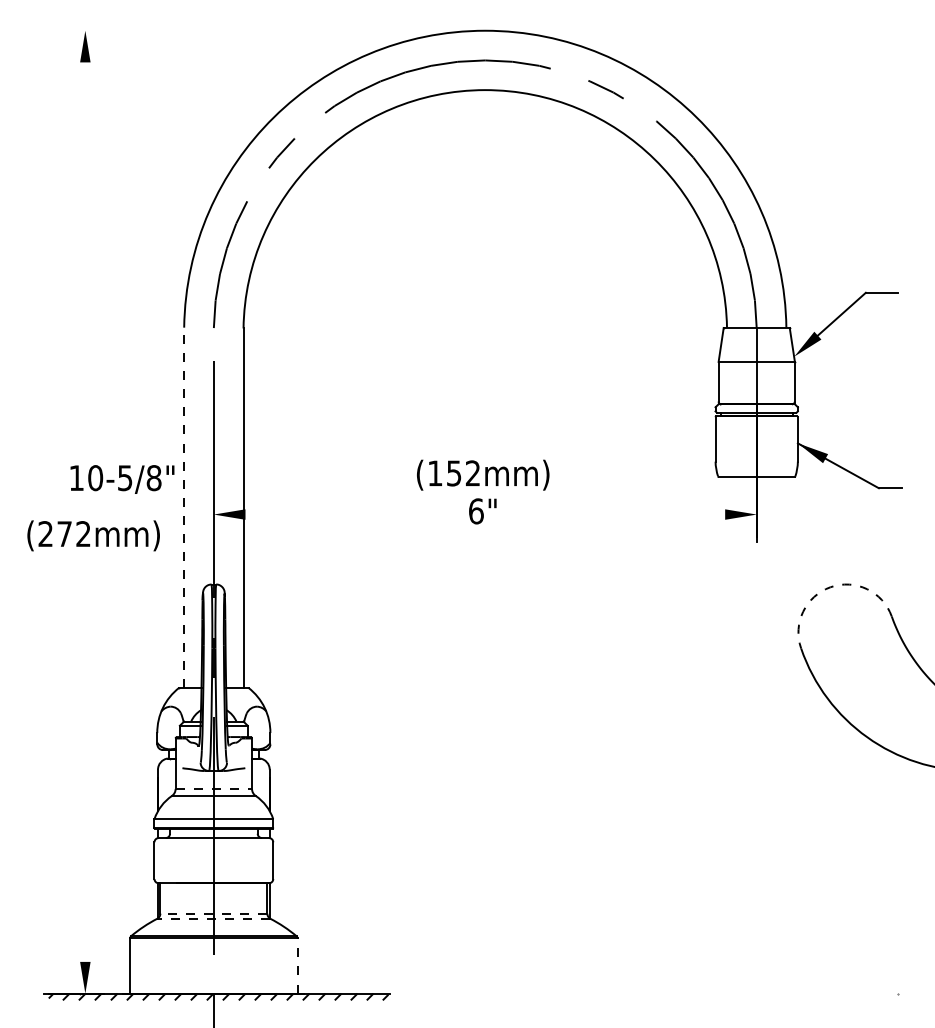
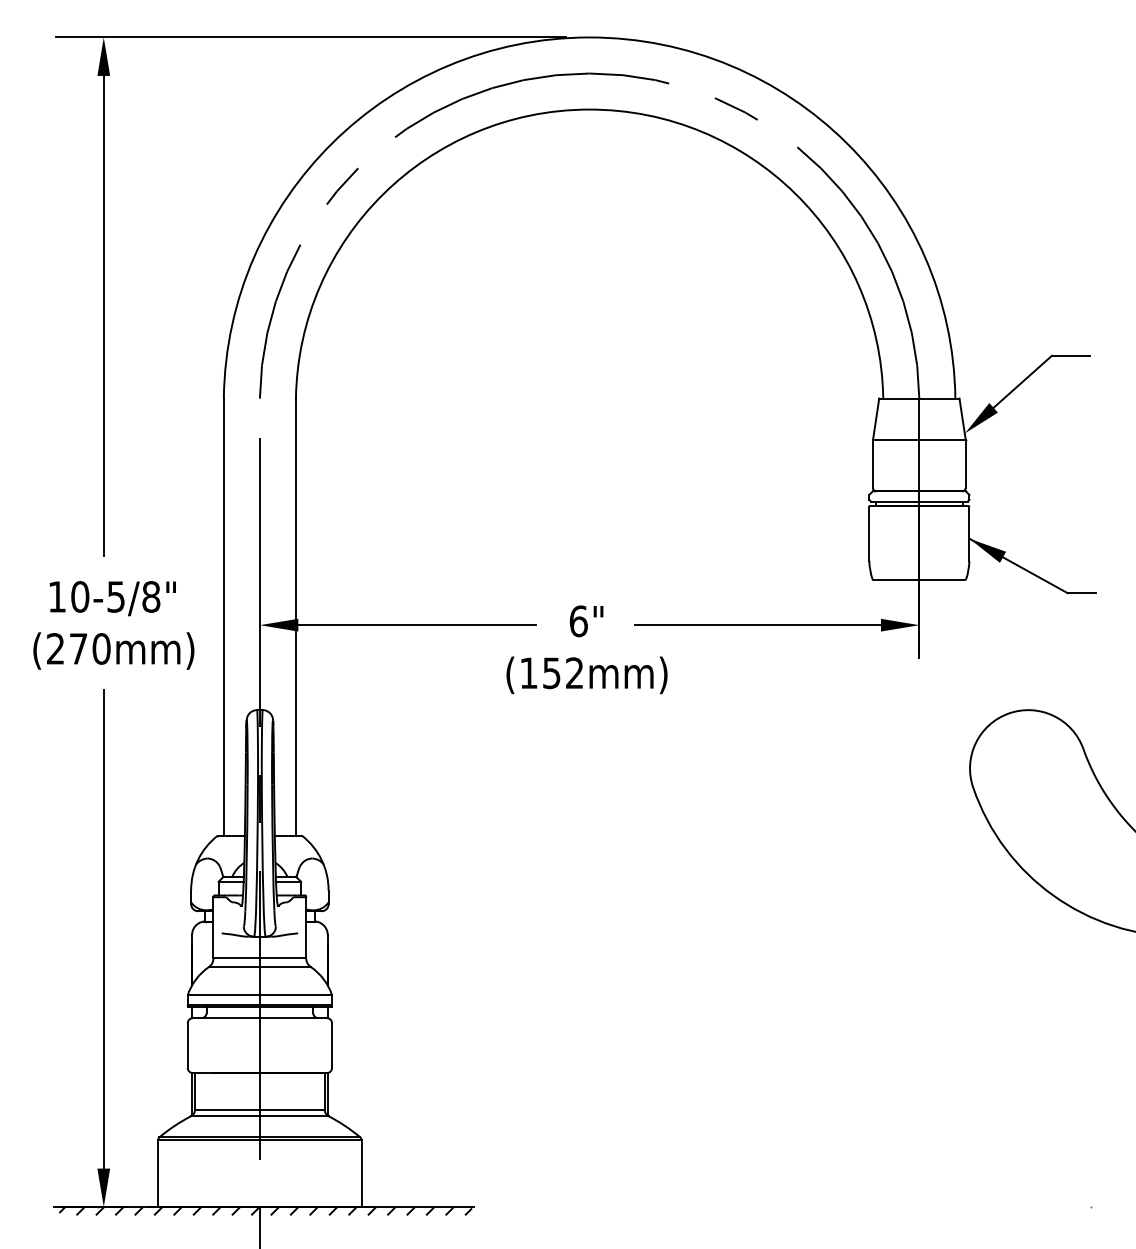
line: (255, 30) -> (310, 37), added
line: (85, 259) -> (103, 315), added
text: (482, 475) -> (586, 675), moved
text: (122, 479) -> (112, 598), moved
line: (183, 507) -> (223, 616), dashed -> solid
line: (343, 514) -> (417, 625), added
line: (623, 514) -> (757, 625), added
text: (83, 533) -> (101, 648), (272mm) -> (270mm)
arc: (830, 587) -> (1008, 713), dashed -> solid
line: (85, 764) -> (103, 928), added
line: (214, 788) -> (260, 958), dashed -> solid
line: (213, 914) -> (259, 1110), dashed -> solid
line: (213, 919) -> (259, 1116), dashed -> solid
line: (297, 965) -> (361, 1173), dashed -> solid

